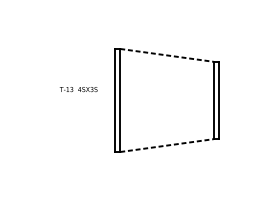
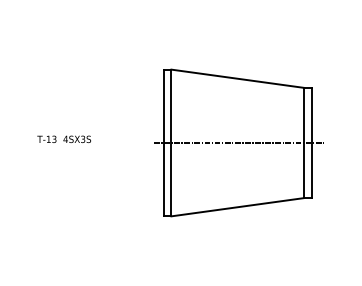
line: (167, 55) -> (238, 78), dashed -> solid
text: (78, 88) -> (63, 138), moved
line: (168, 100) -> (239, 143), added
line: (167, 145) -> (238, 207), dashed -> solid

